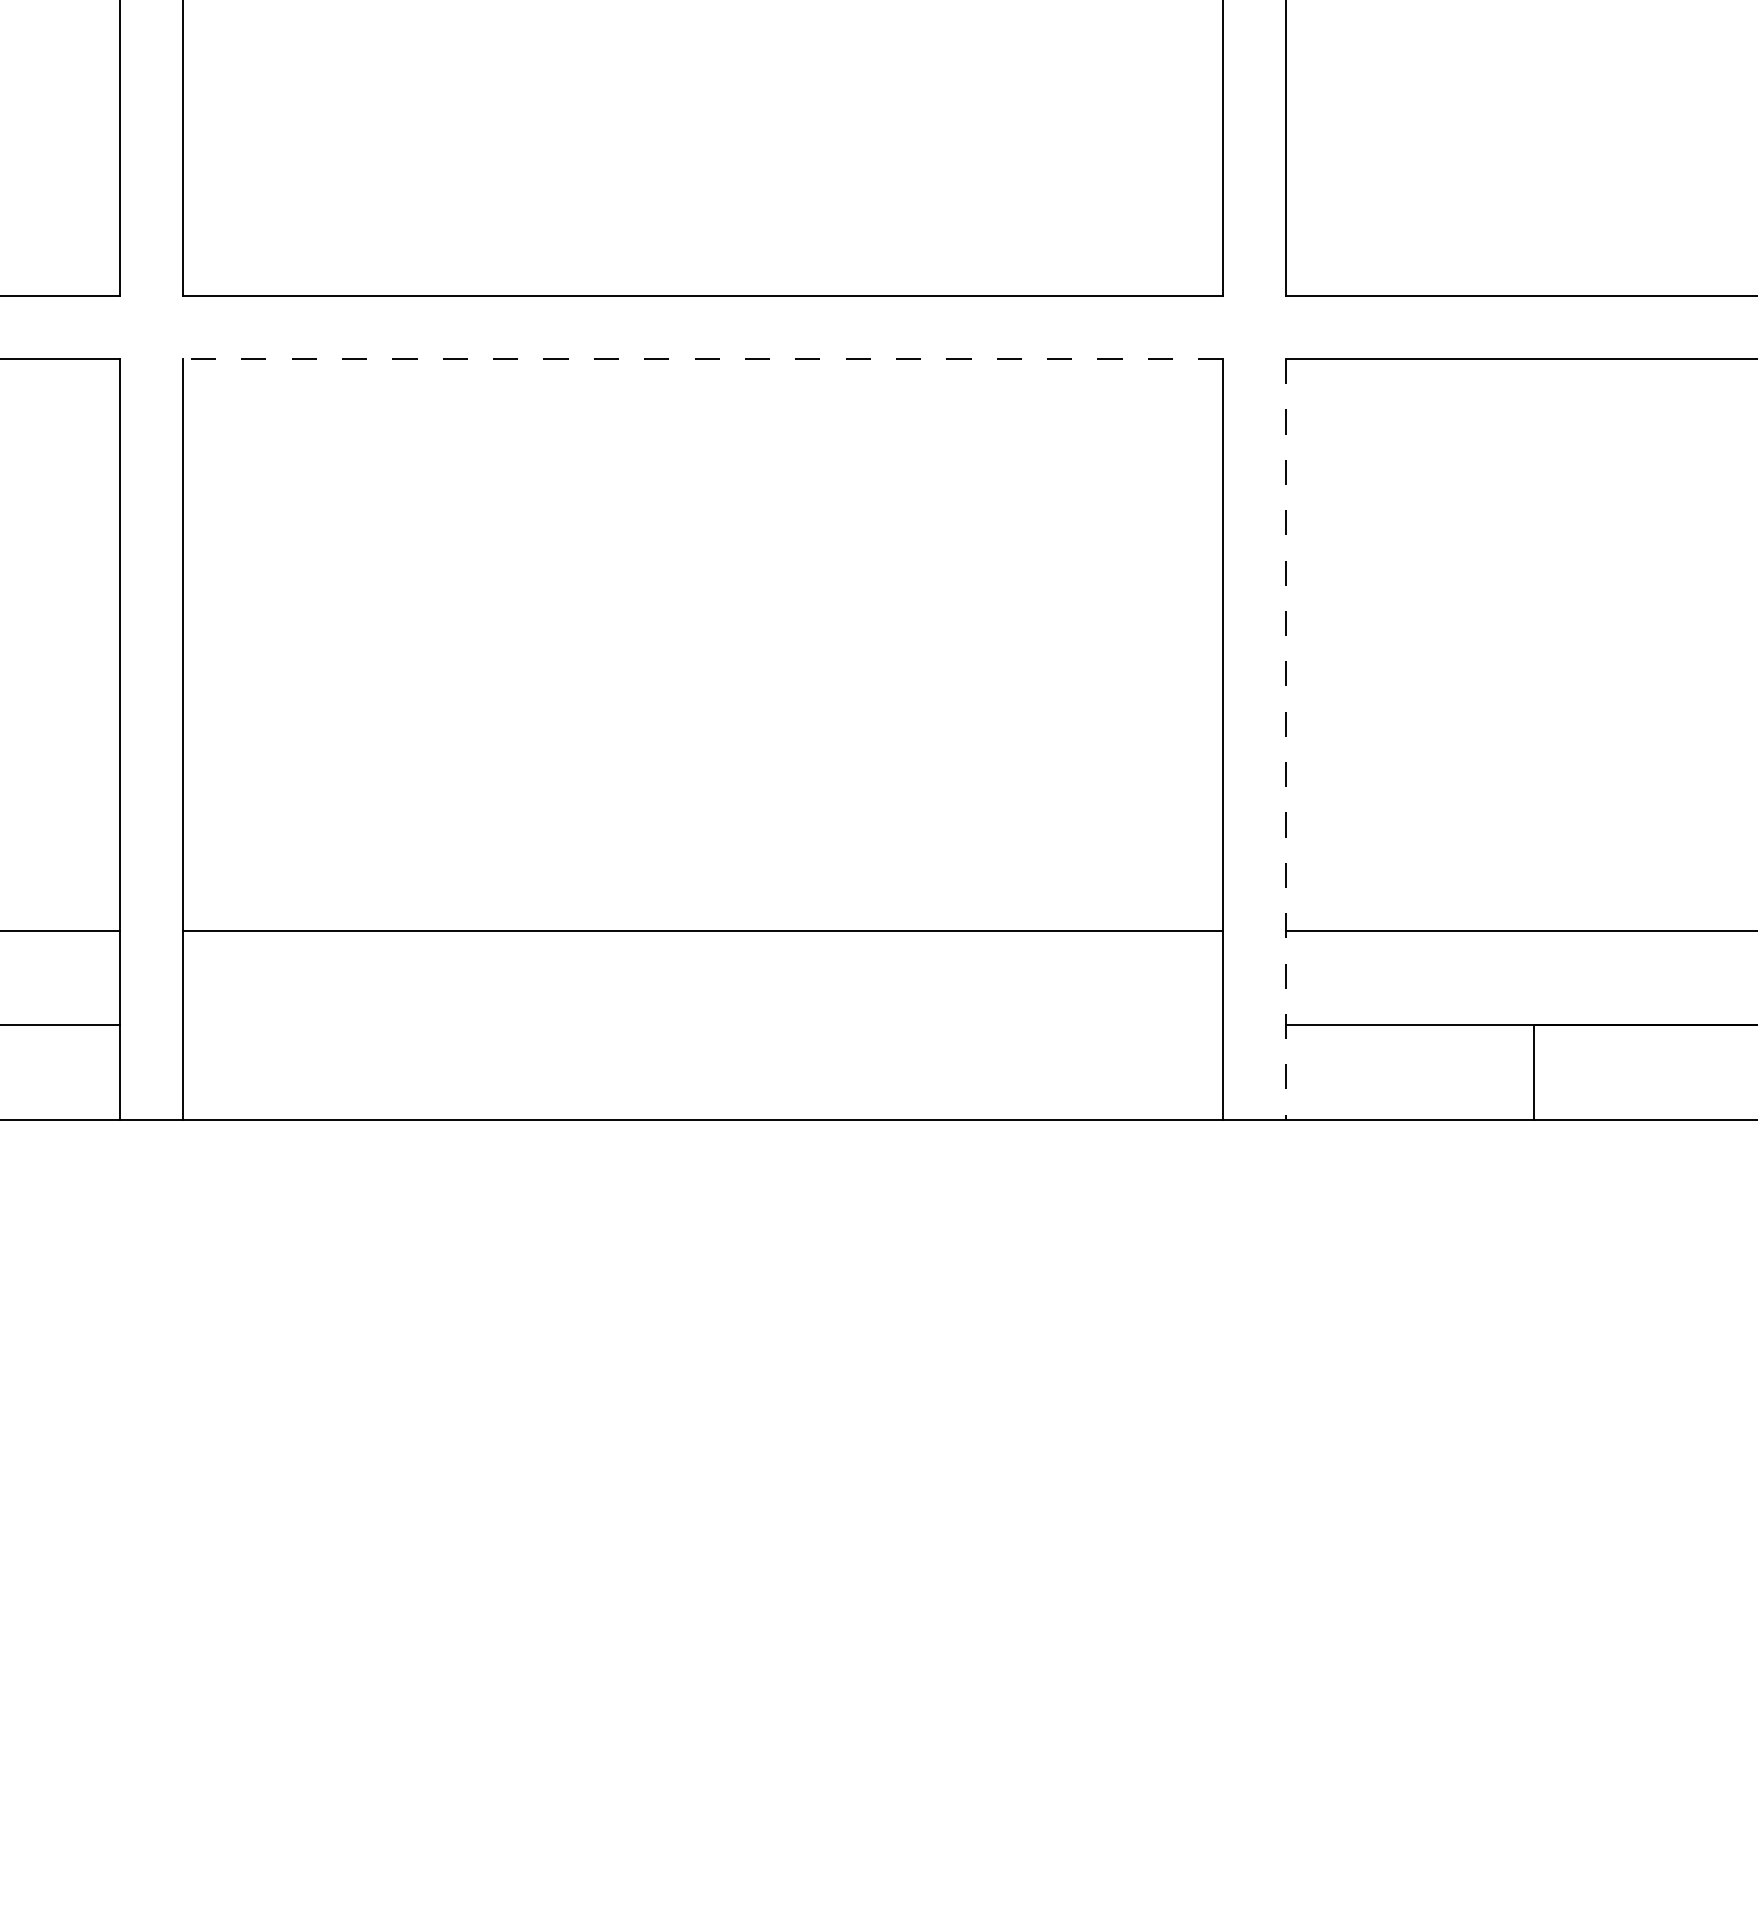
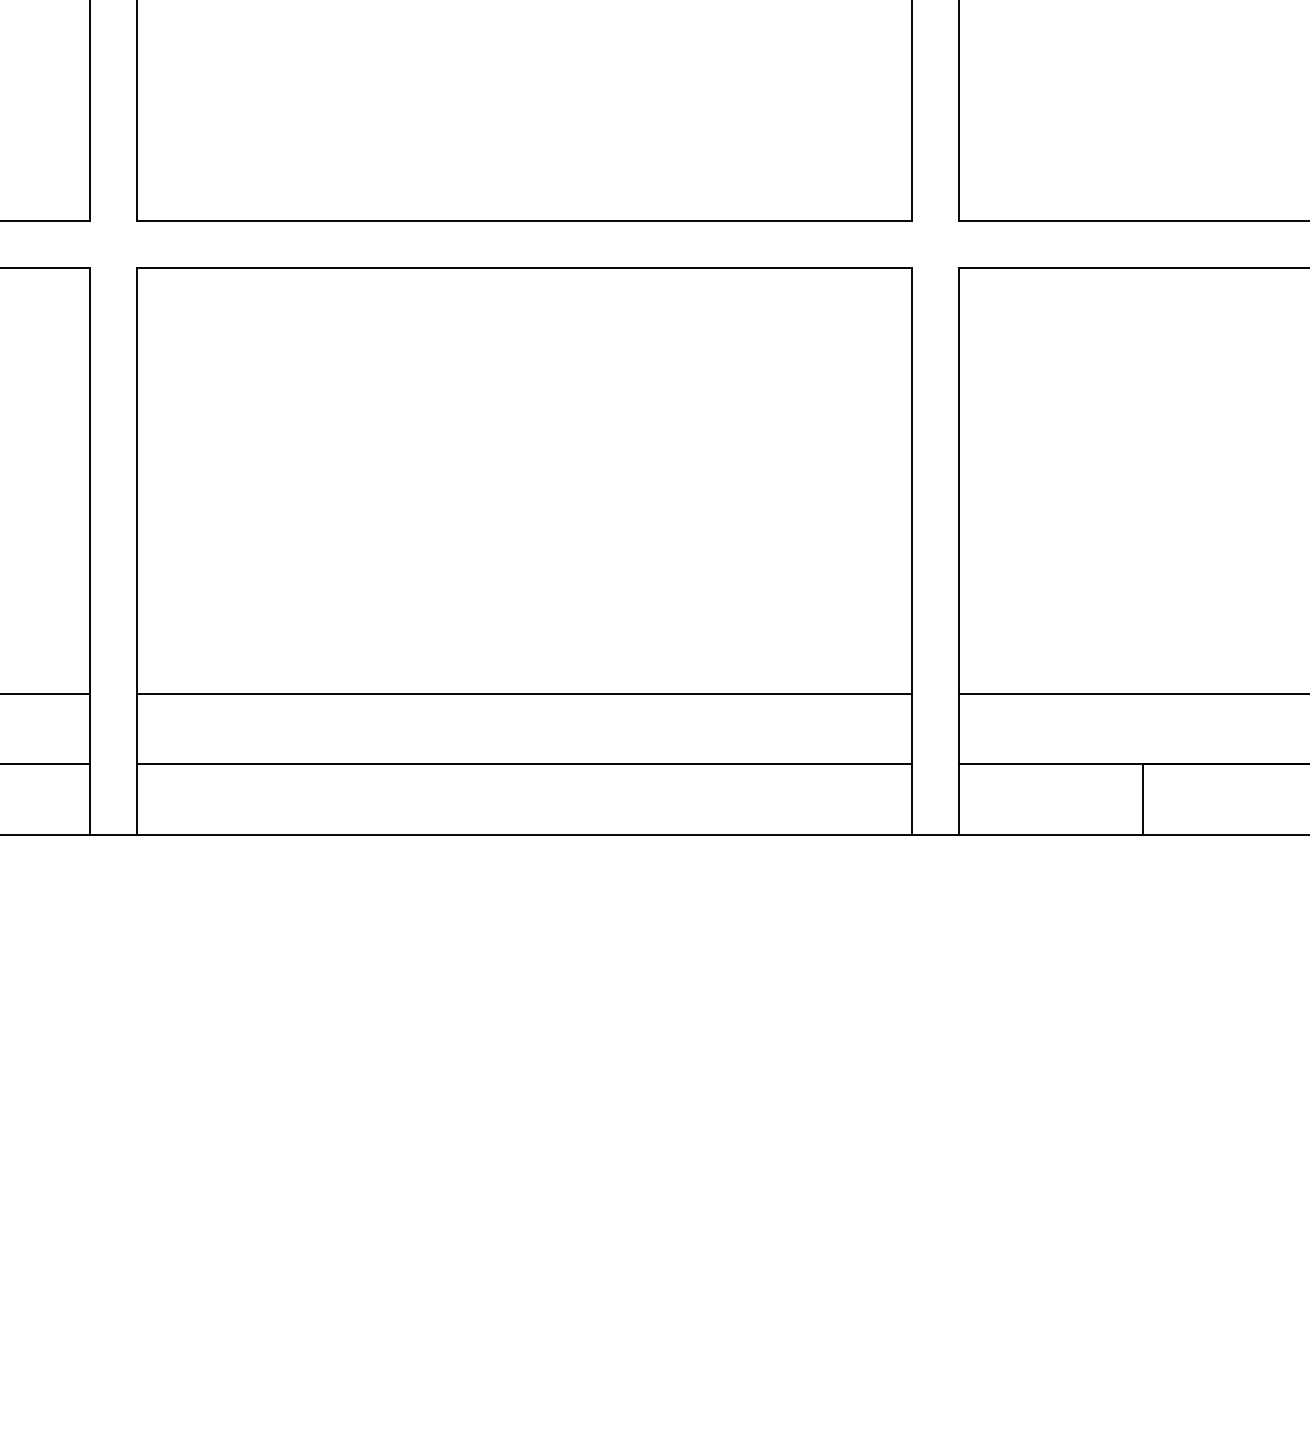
line: (702, 359) -> (523, 267), dashed -> solid
line: (1286, 740) -> (958, 551), dashed -> solid
line: (703, 1025) -> (524, 764), added

